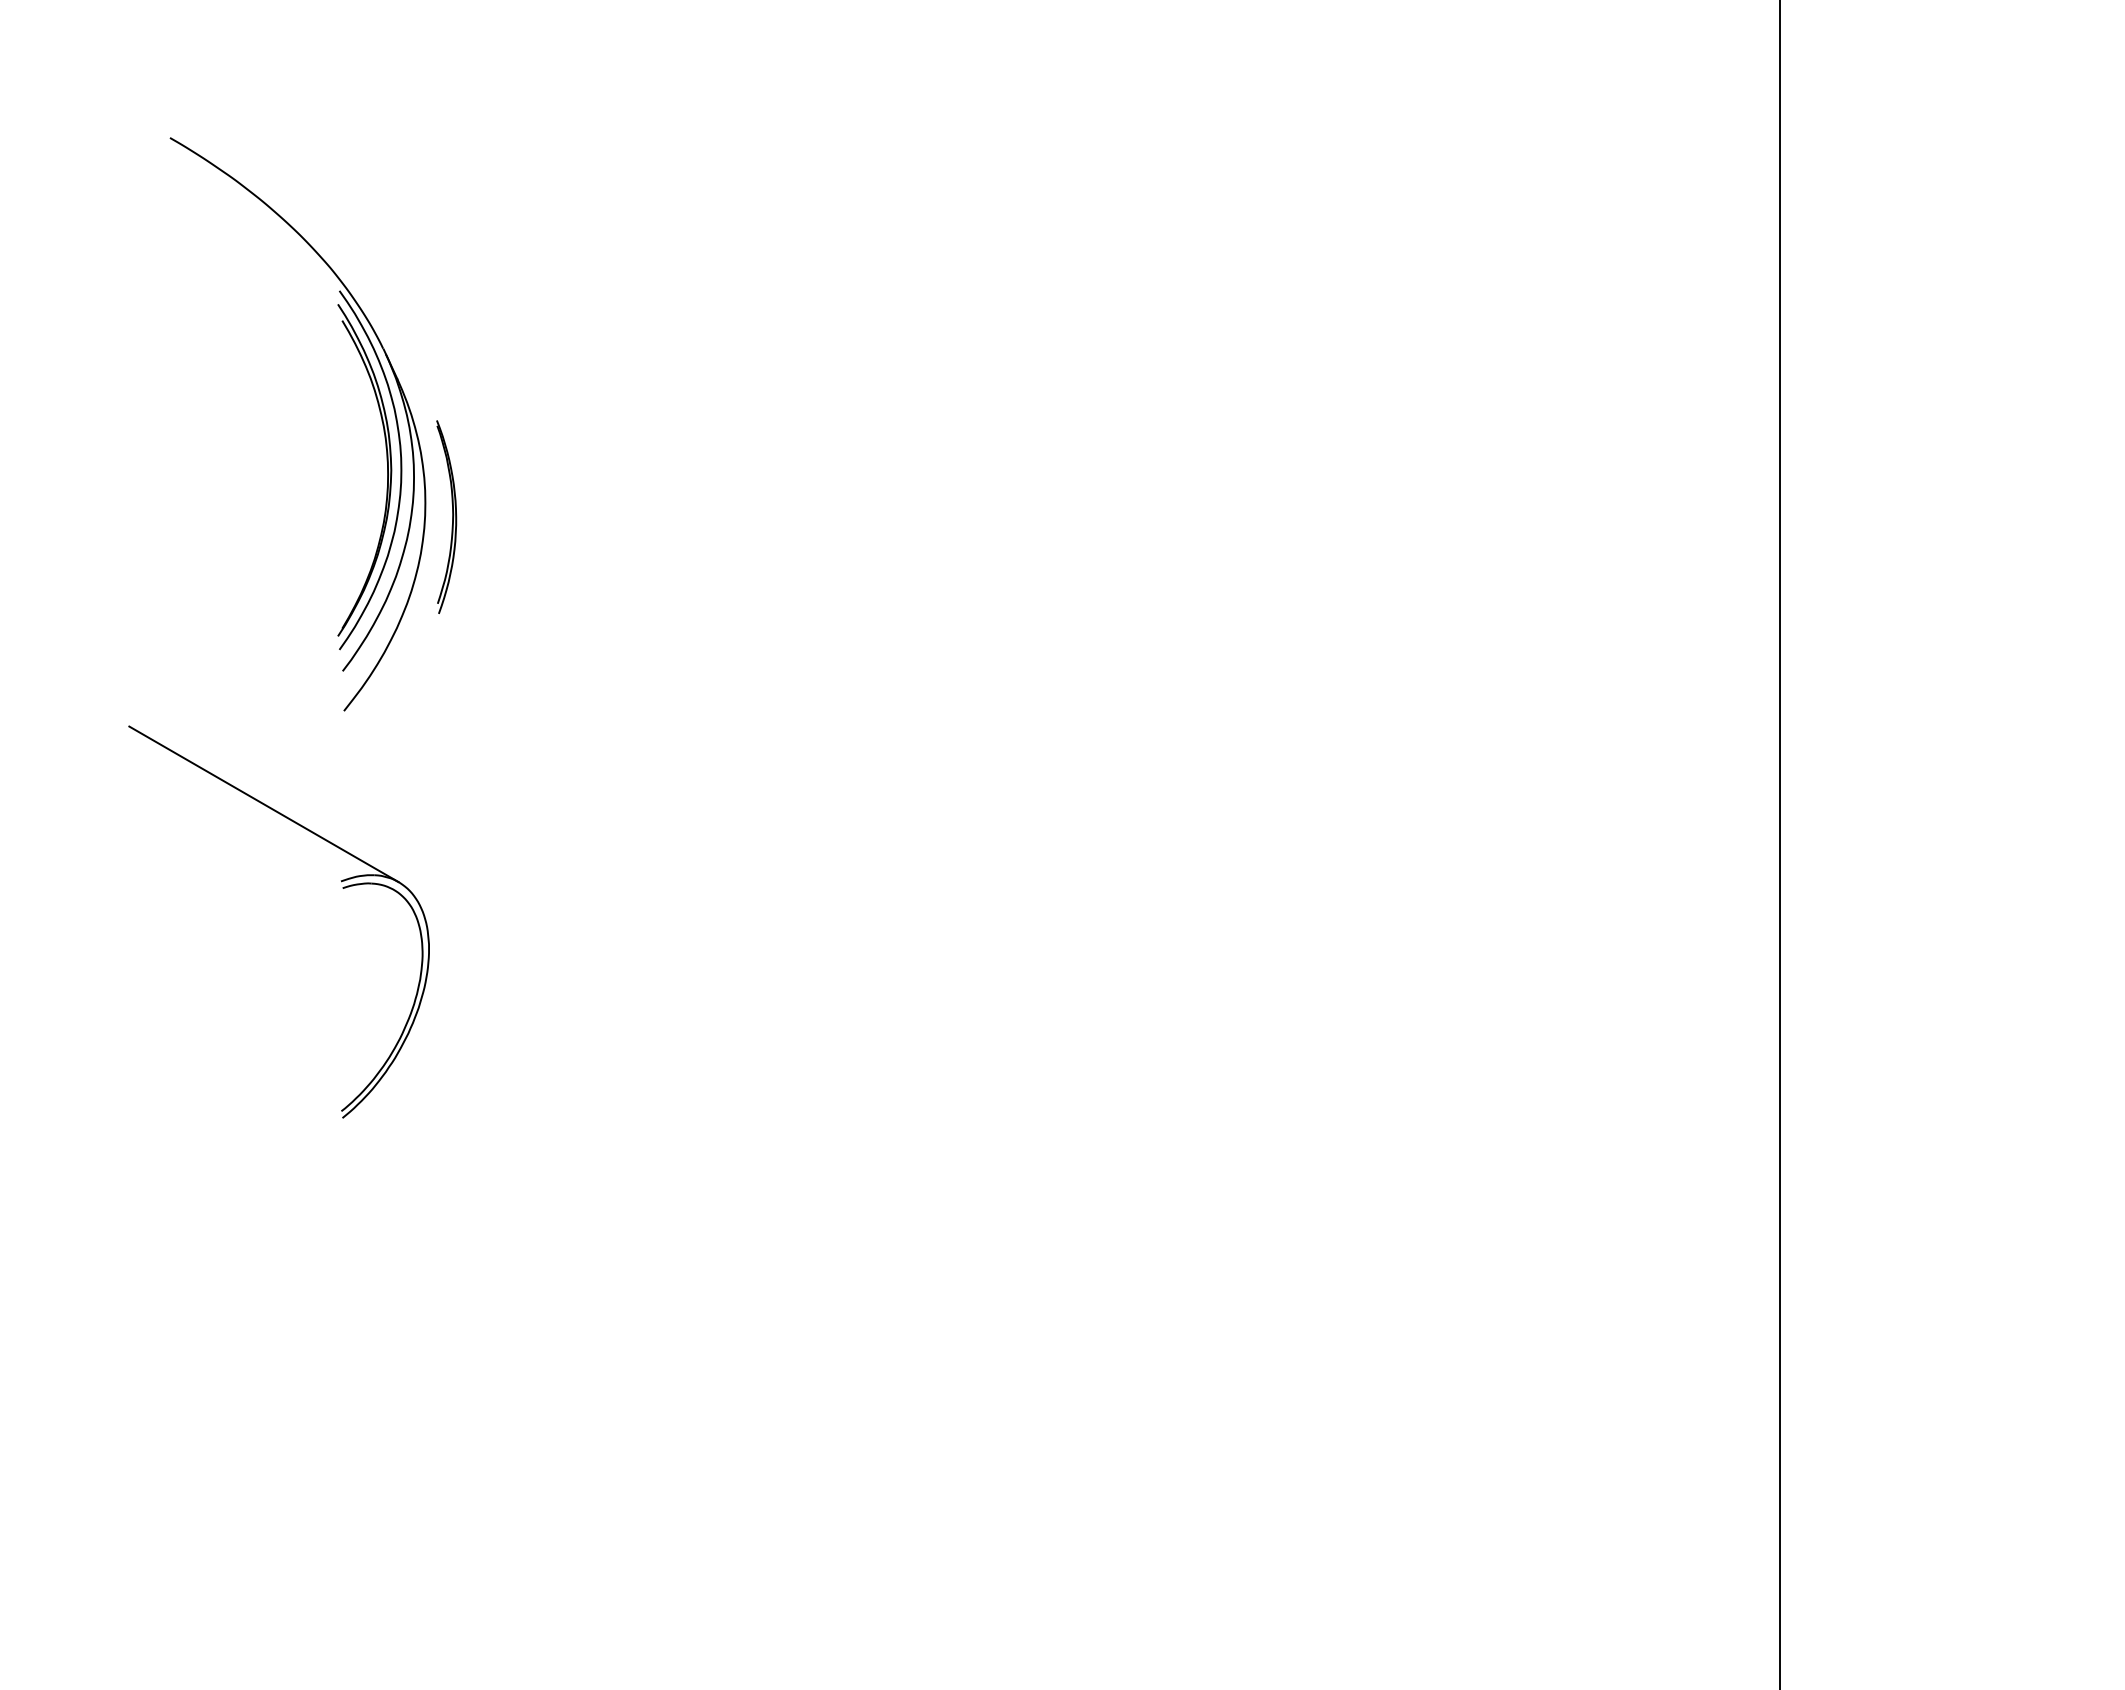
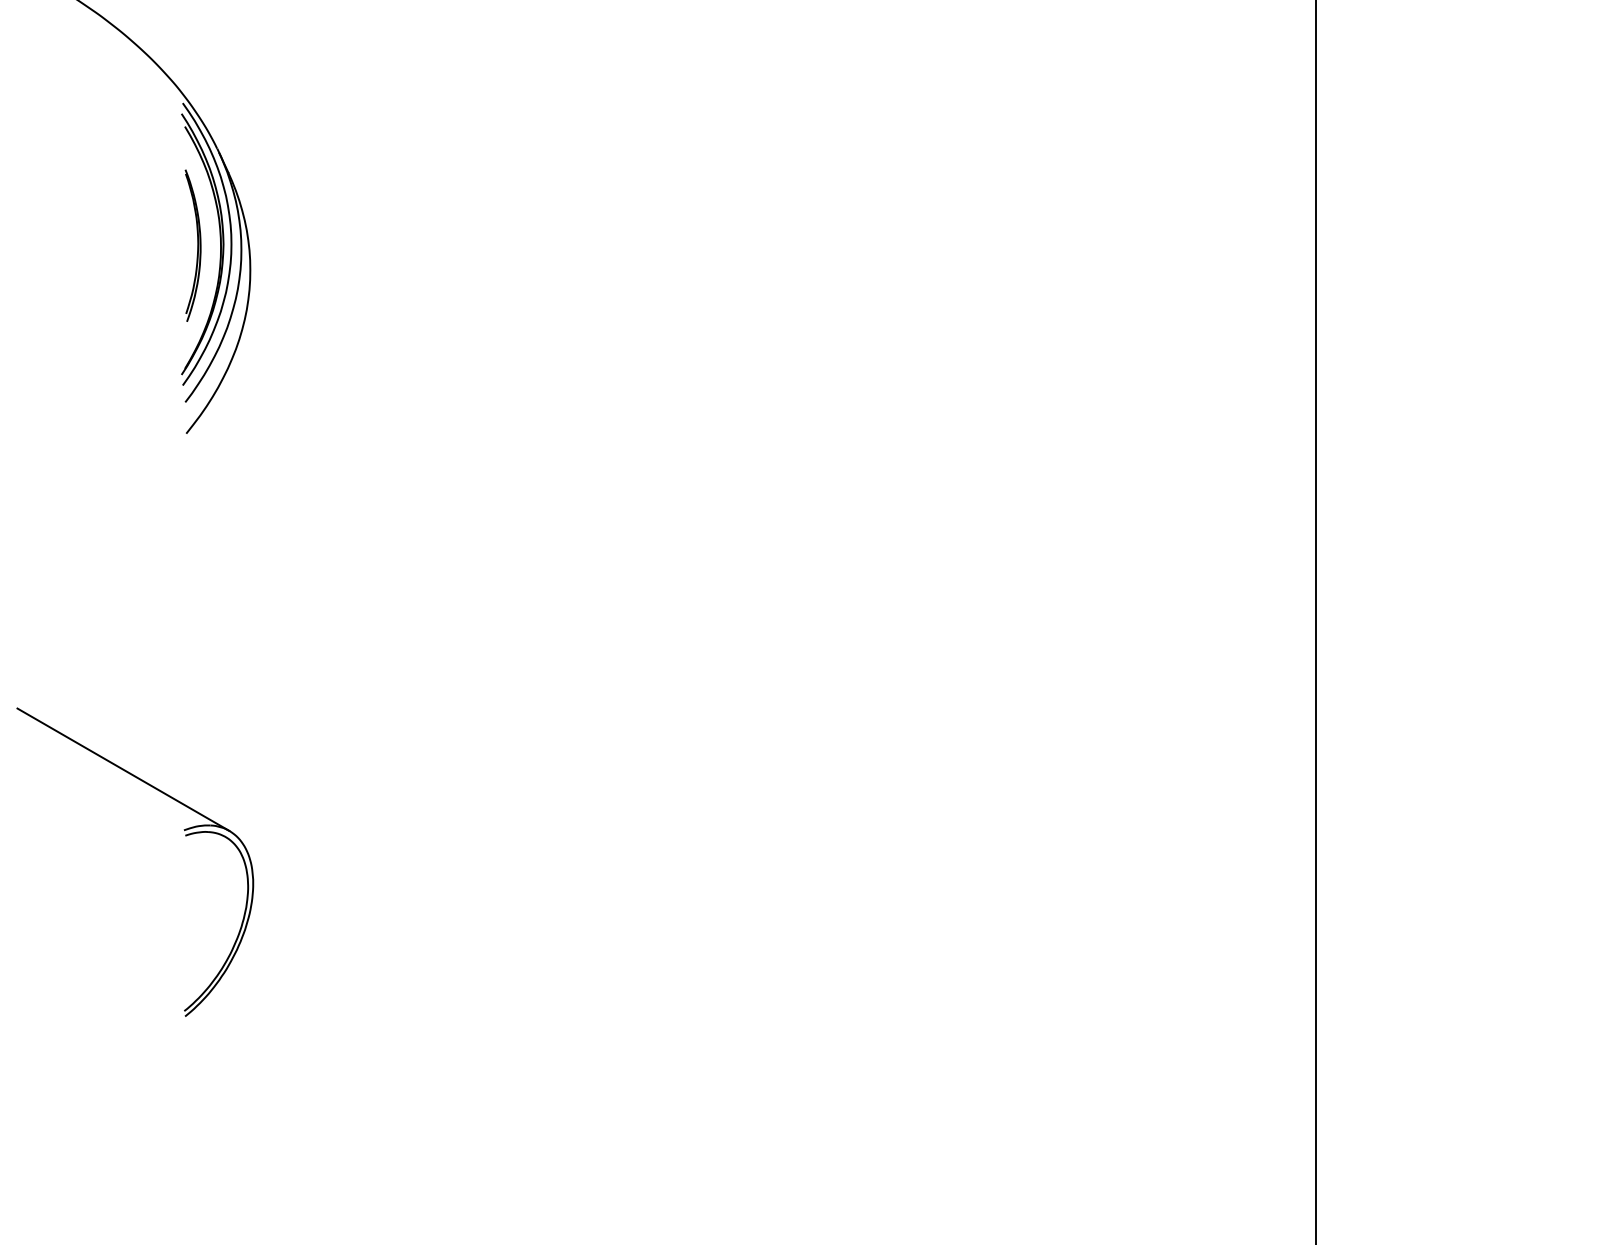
part: (446, 516) -> (193, 245), moved
part: (342, 888) -> (185, 835), moved

